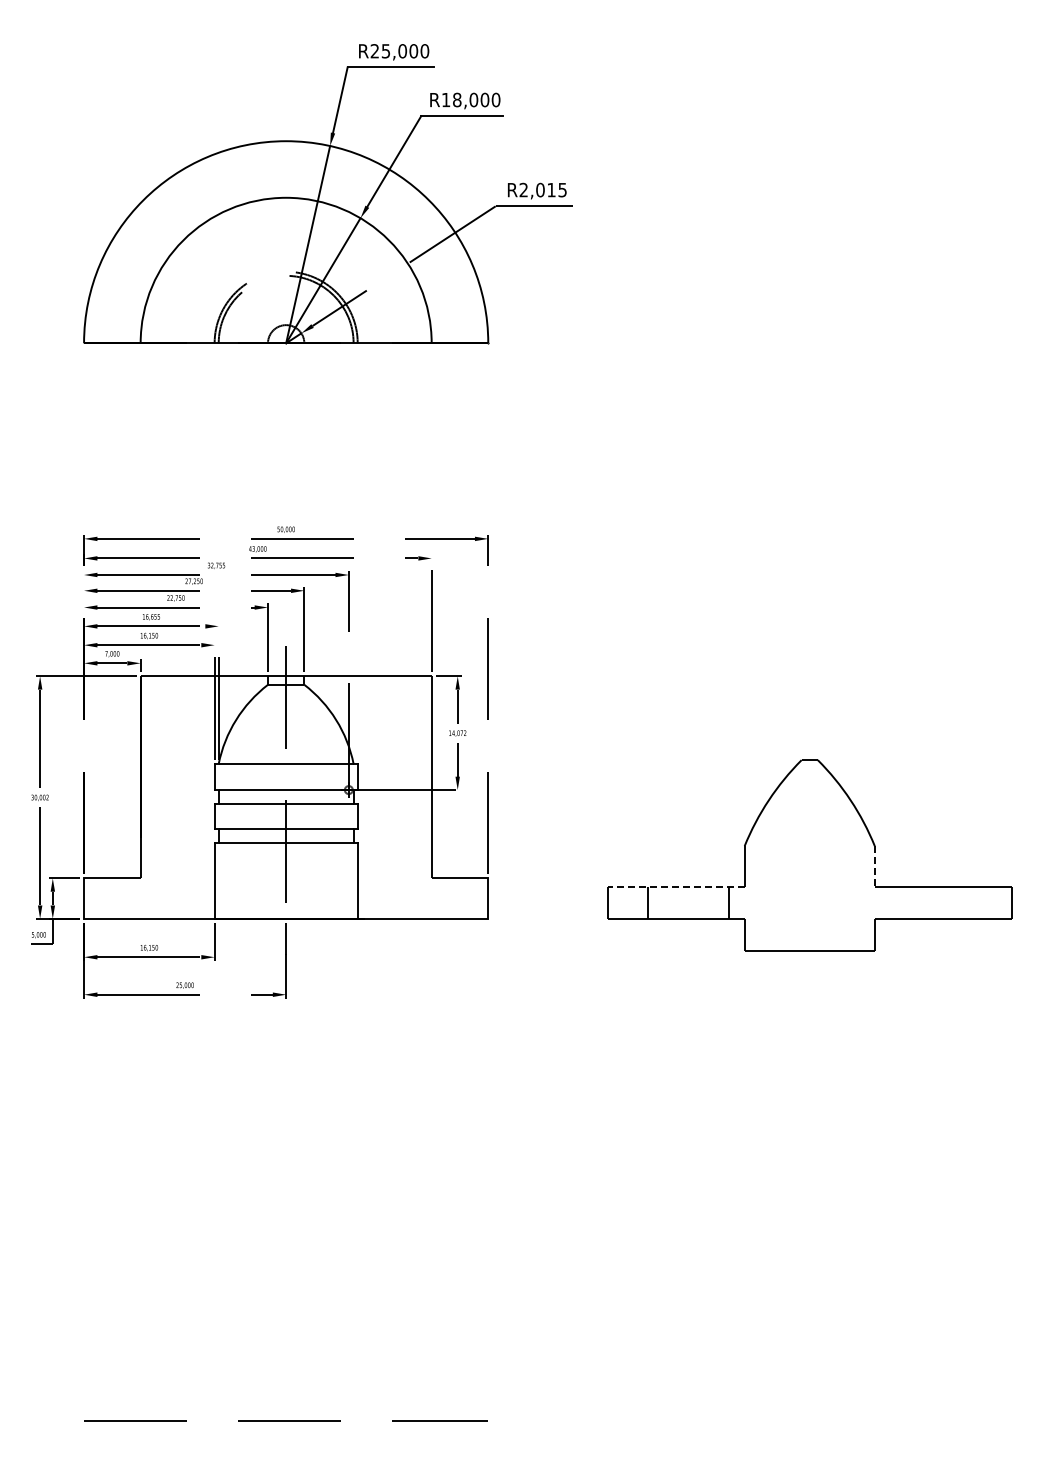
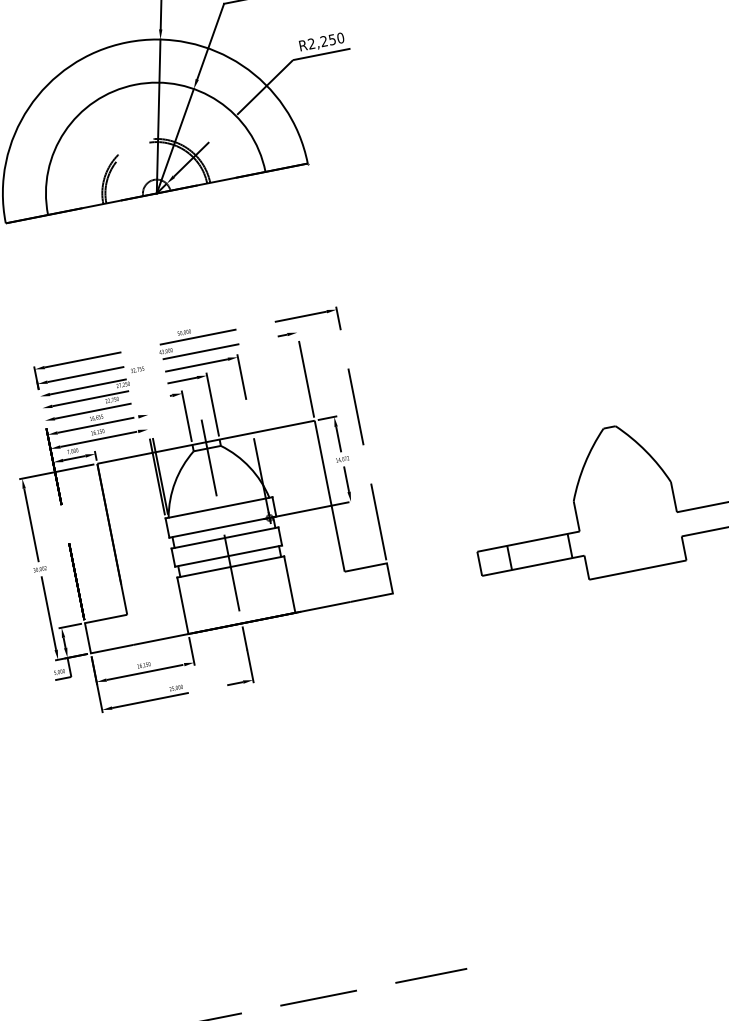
text: (551, 189) -> (332, 39), R2,015 -> R2,250
line: (874, 866) -> (673, 497), dashed -> solid
line: (676, 886) -> (528, 541), dashed -> solid

